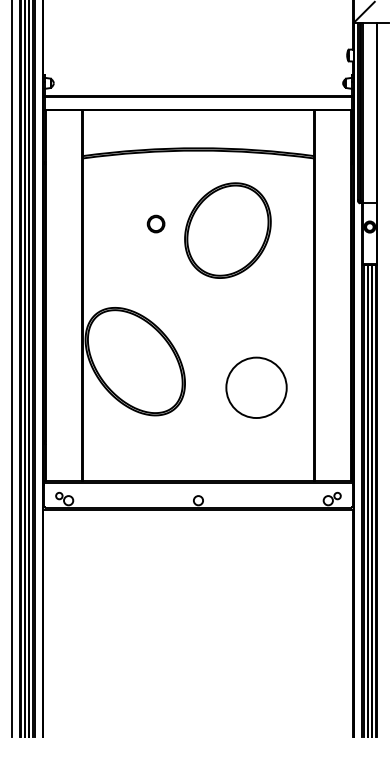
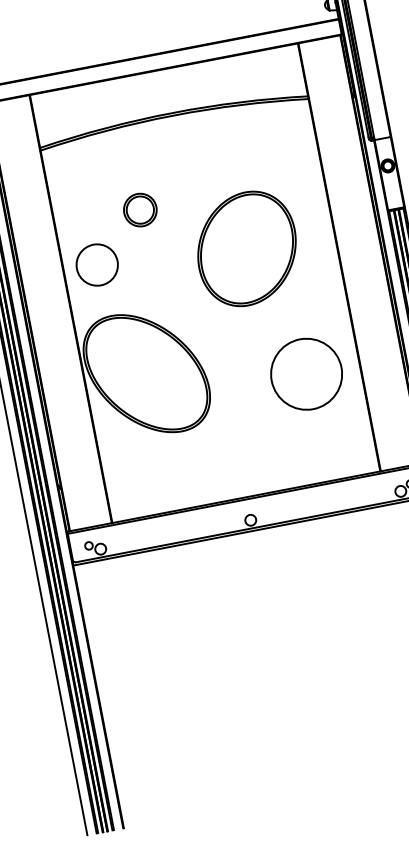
part: (155, 223) -> (139, 209), size x1.67
part: (227, 230) -> (246, 248), moved
circle: (110, 262) -> (96, 264), added
circle: (256, 387) -> (306, 373), moved

